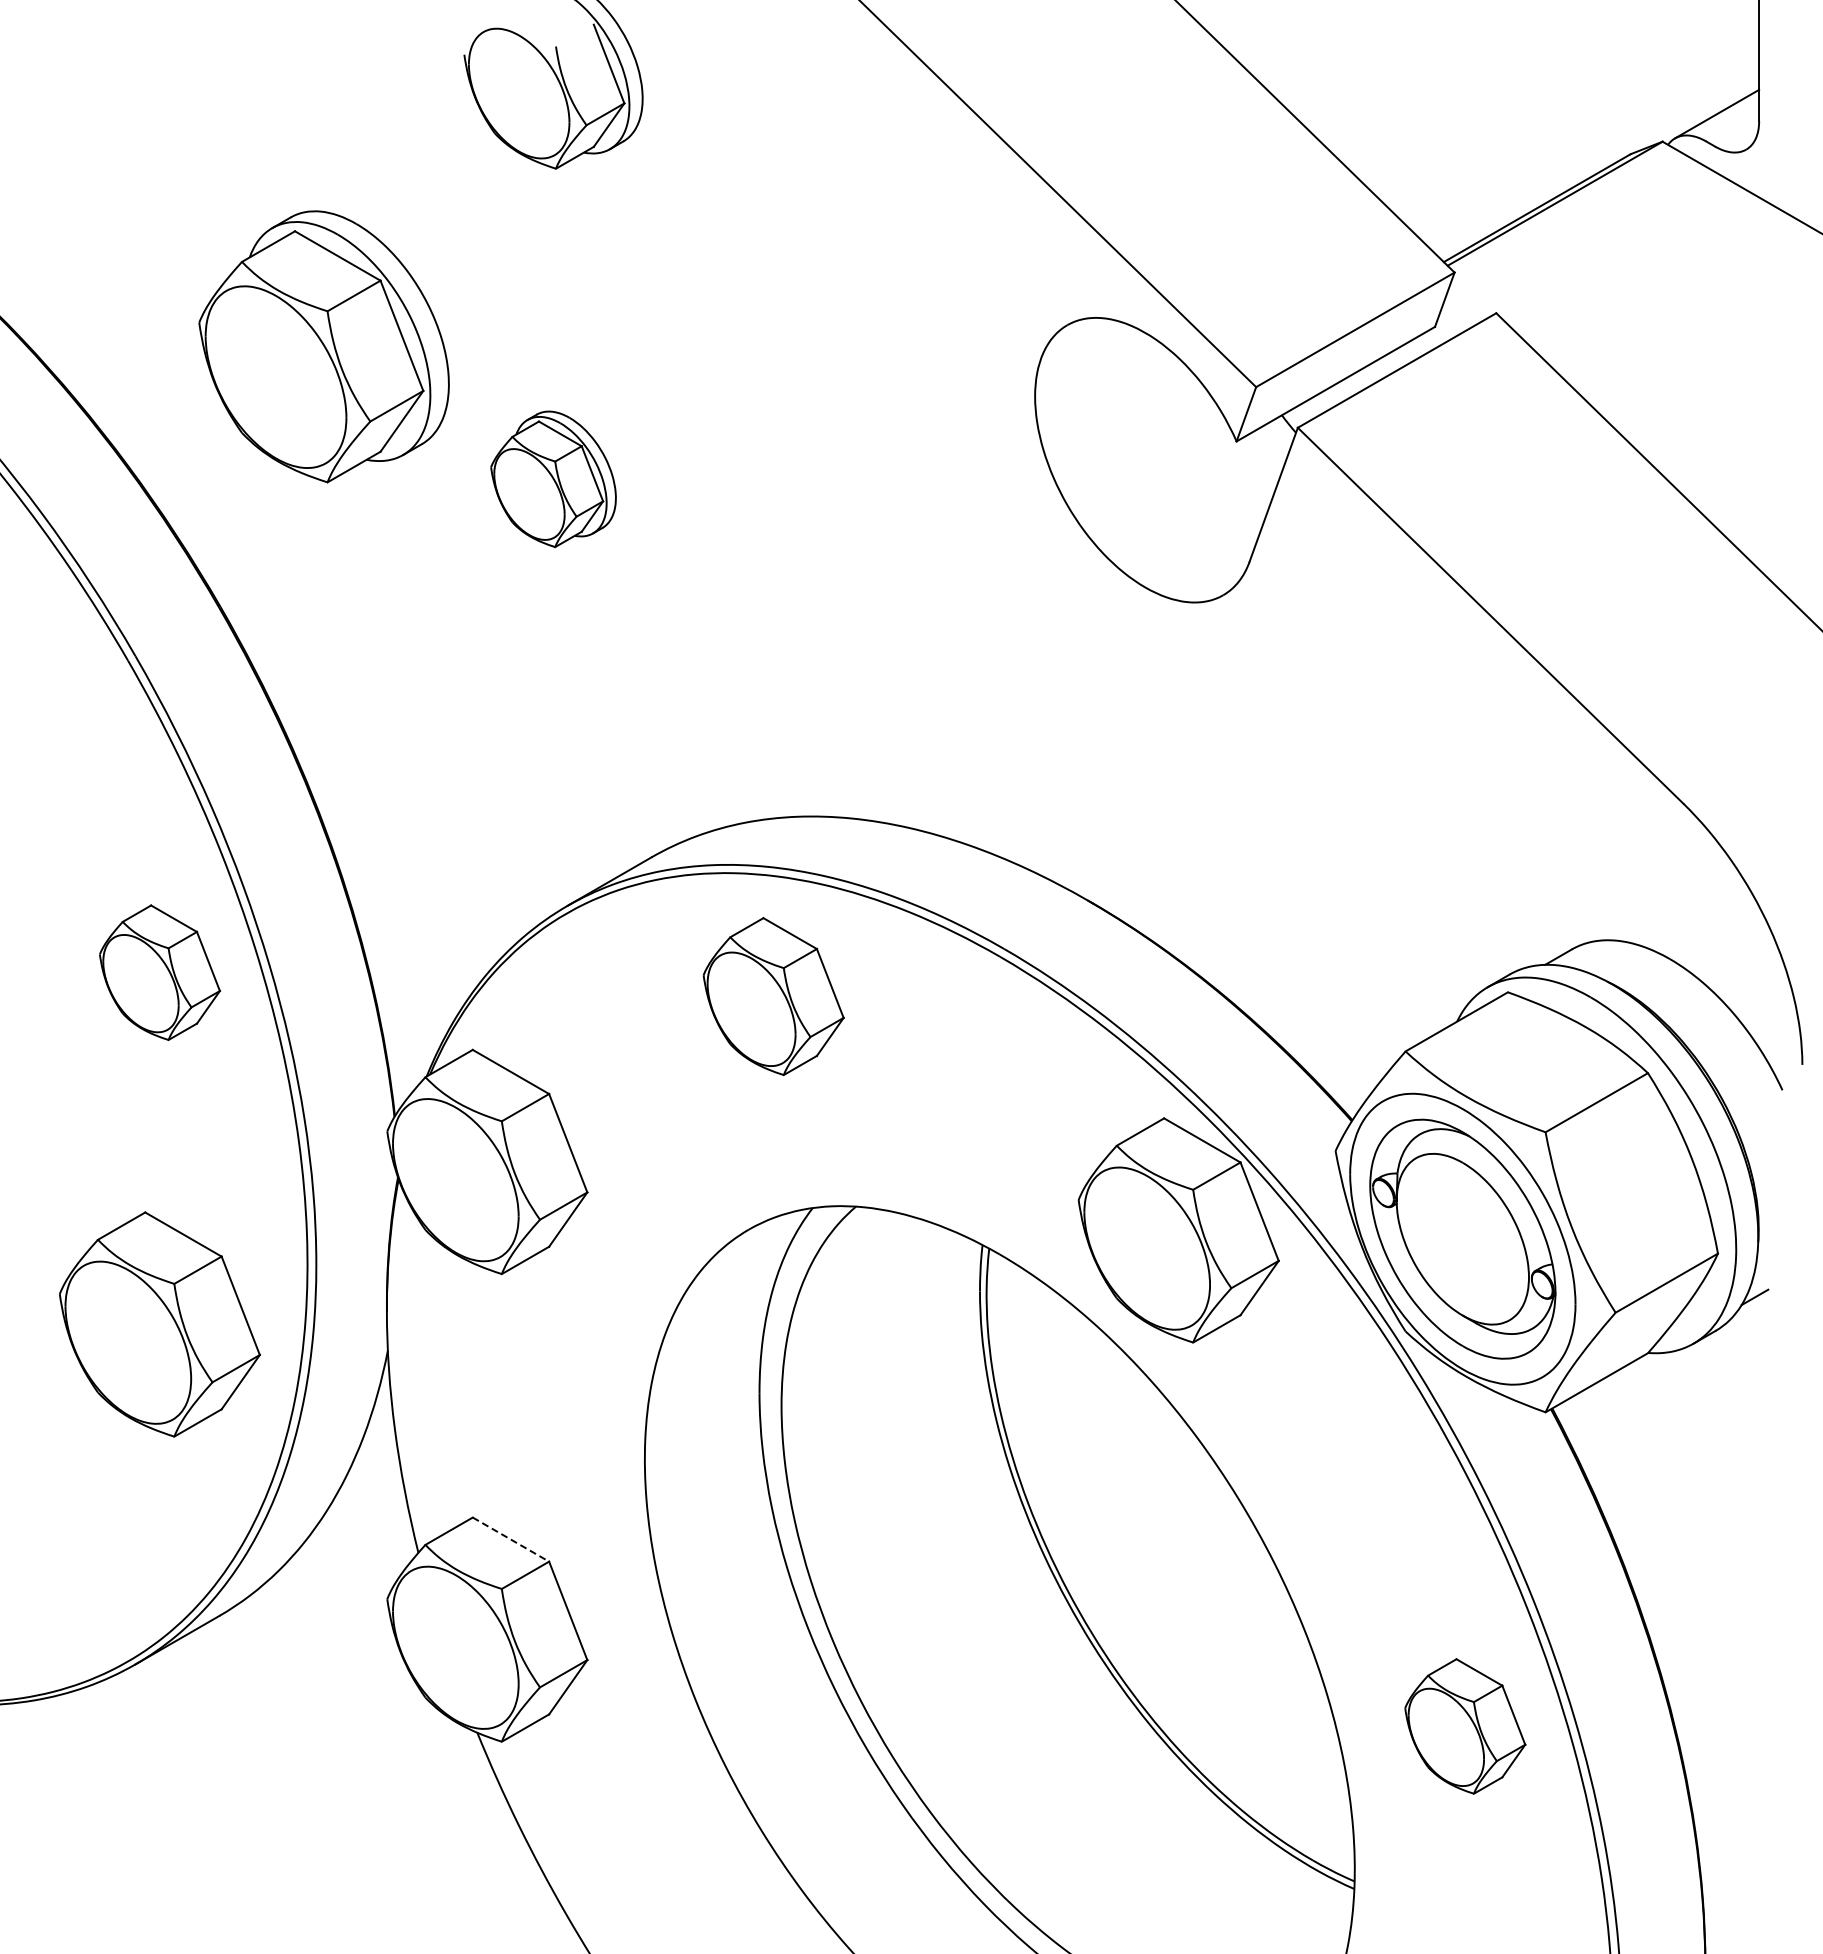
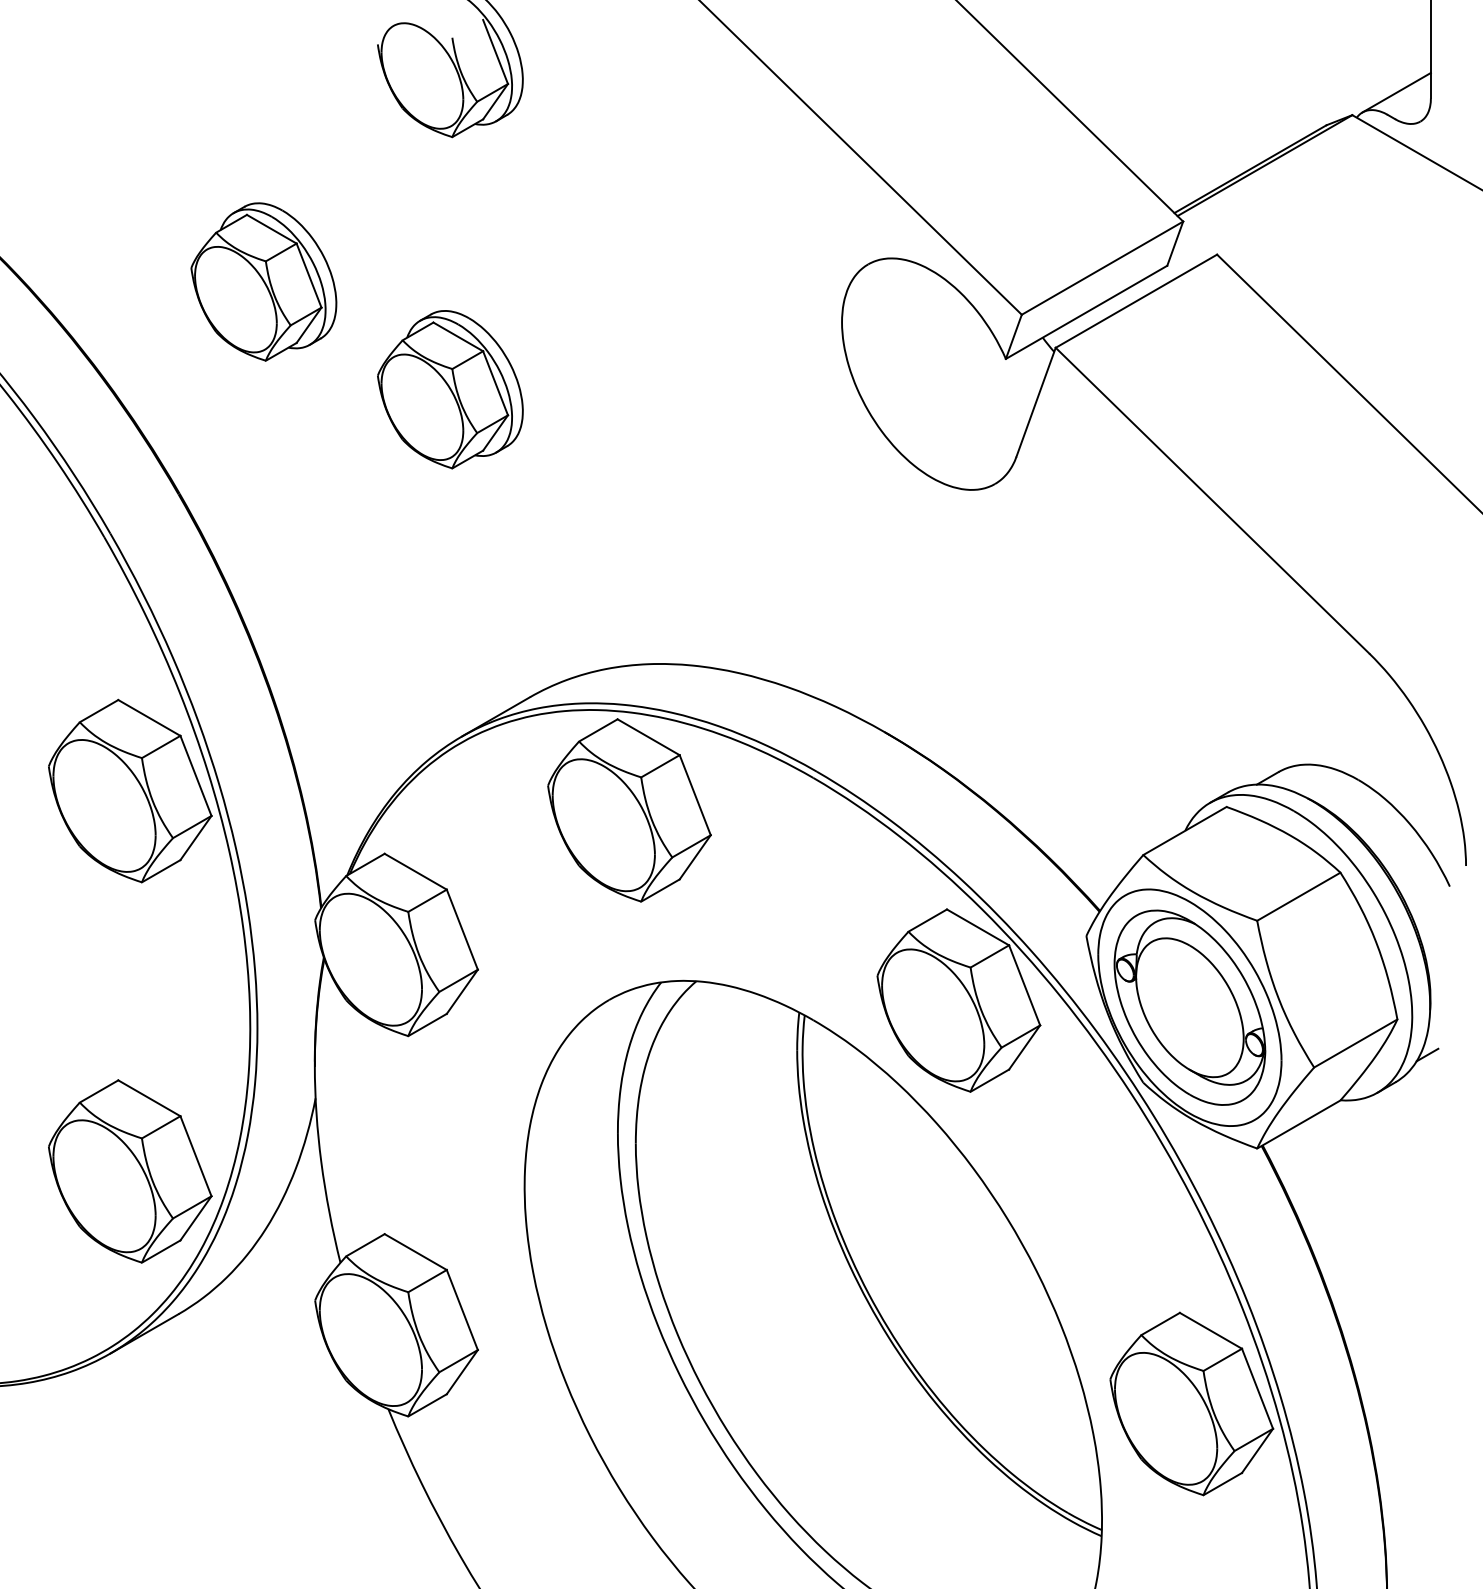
part: (324, 346) -> (264, 281), size x0.71
part: (553, 479) -> (450, 389), size x1.43
part: (159, 972) -> (129, 790), size x1.67
part: (773, 996) -> (629, 810), size x1.43
part: (159, 1324) -> (129, 1171), moved
line: (511, 1539) -> (416, 1251), dashed -> solid
part: (1465, 1726) -> (1192, 1404), size x1.67

